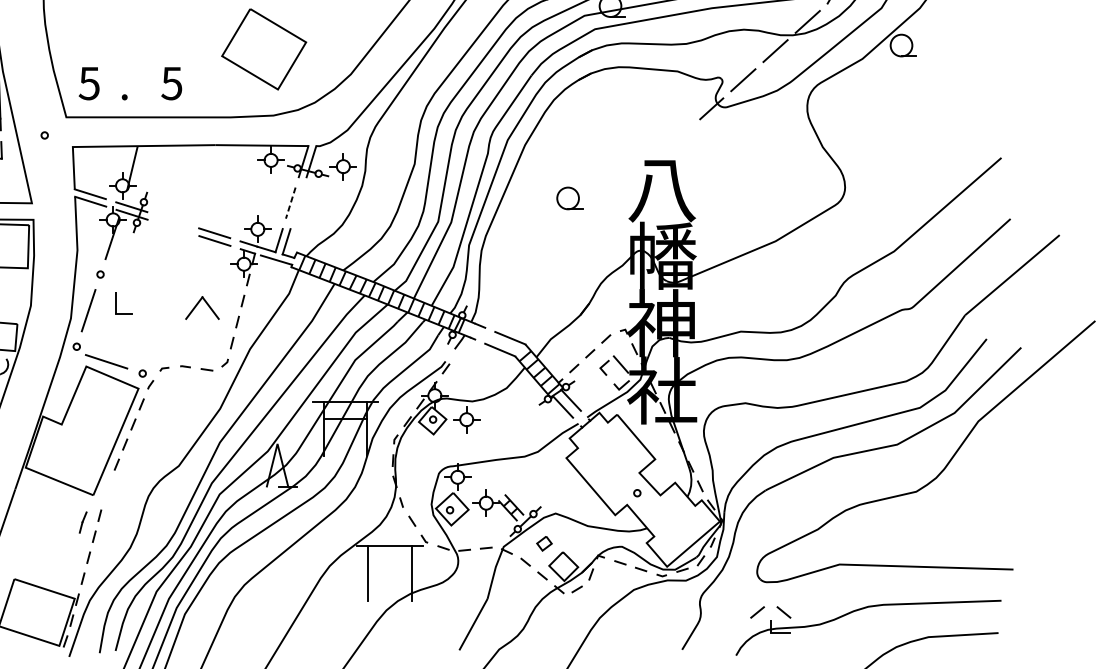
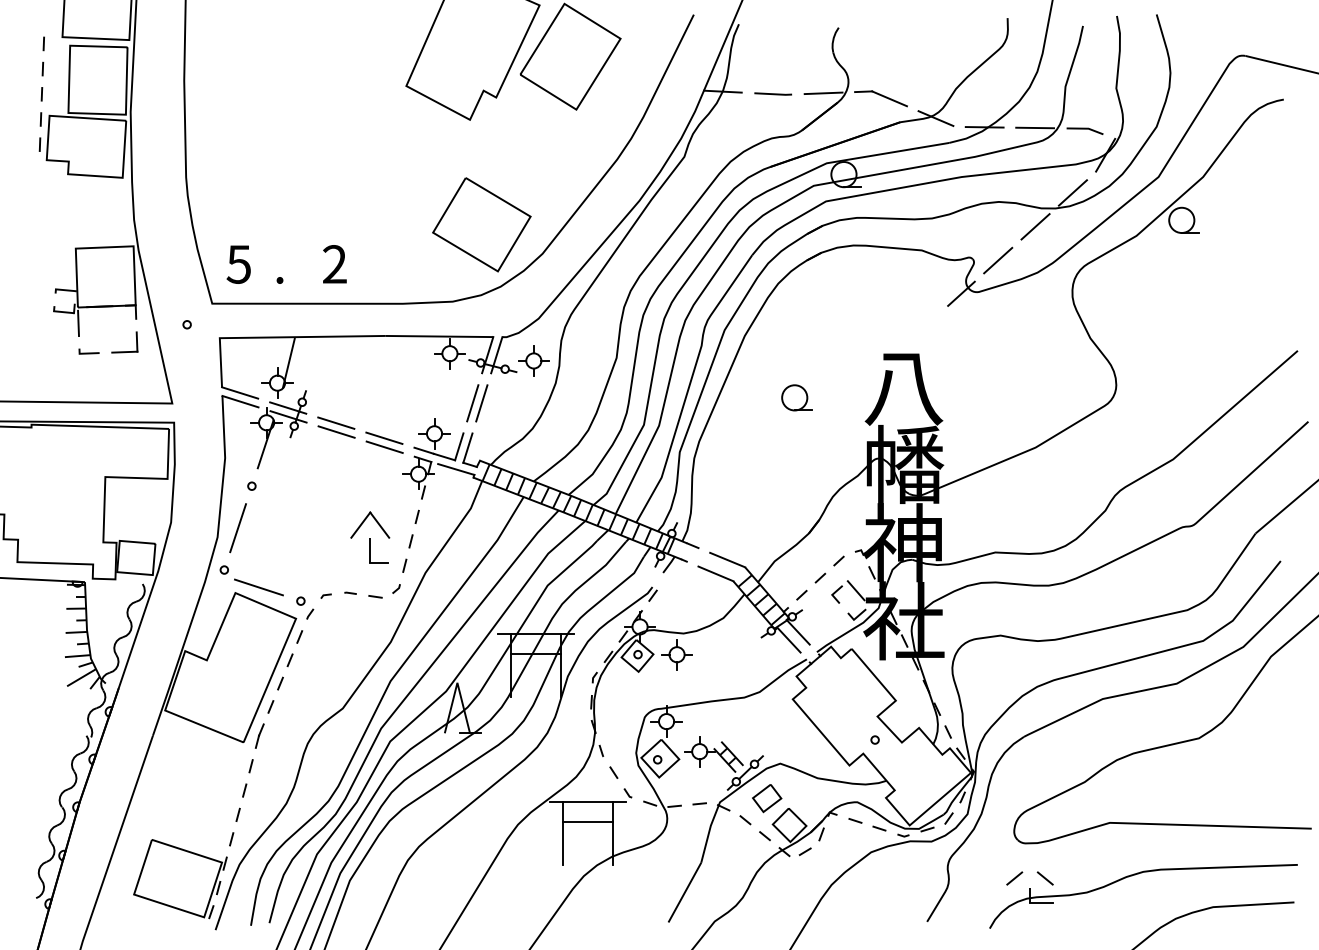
part: (263, 49) -> (481, 224), moved
text: (171, 83) -> (334, 264), 5 -> 2
line: (290, 203) -> (472, 403), dashed -> solid
line: (298, 203) -> (481, 403), added
line: (173, 219) -> (336, 422), added
line: (173, 227) -> (336, 431), added
part: (116, 303) -> (370, 550), moved
line: (82, 522) -> (259, 735), moved
part: (544, 543) -> (767, 798), size x1.67
line: (389, 563) -> (587, 821), added

